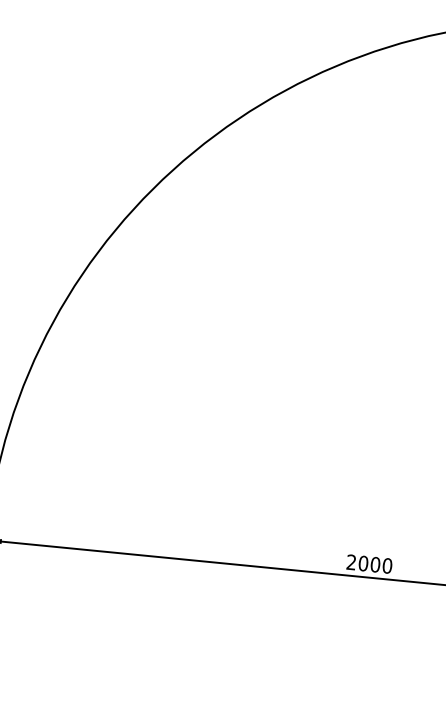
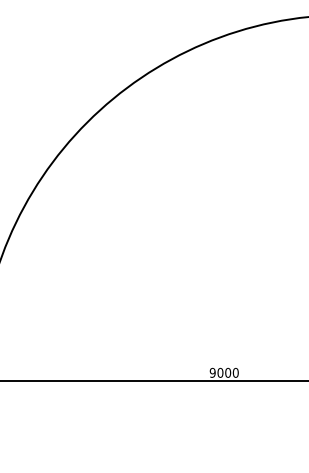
text: (351, 561) -> (212, 372), 2000 -> 9000

